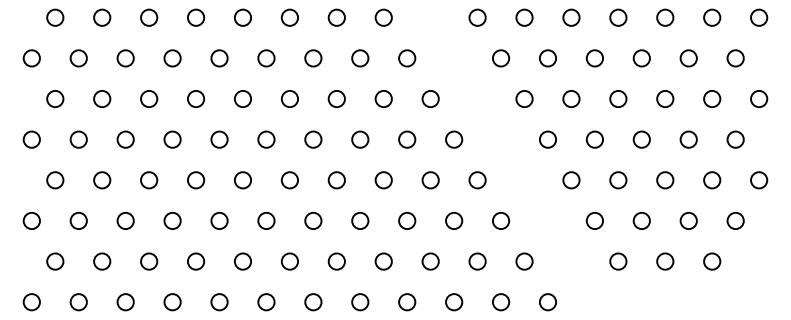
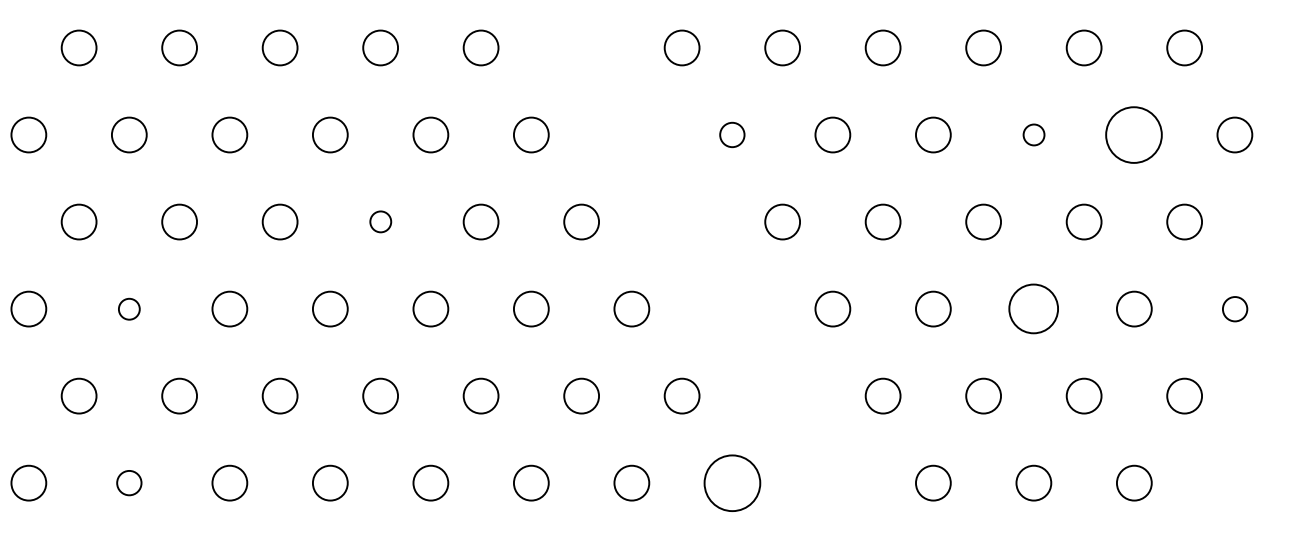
circle: (524, 98) -> (732, 133), size x0.7
circle: (665, 98) -> (1034, 133), size x0.6
circle: (712, 98) -> (1134, 133), size x1.6
circle: (360, 139) -> (381, 221), size x0.6
circle: (242, 180) -> (128, 309), size x0.6
circle: (665, 180) -> (1034, 309), size x1.4
circle: (759, 180) -> (1235, 309), size x0.7
circle: (242, 261) -> (128, 482), size x0.7
circle: (524, 261) -> (732, 482), size x1.6

